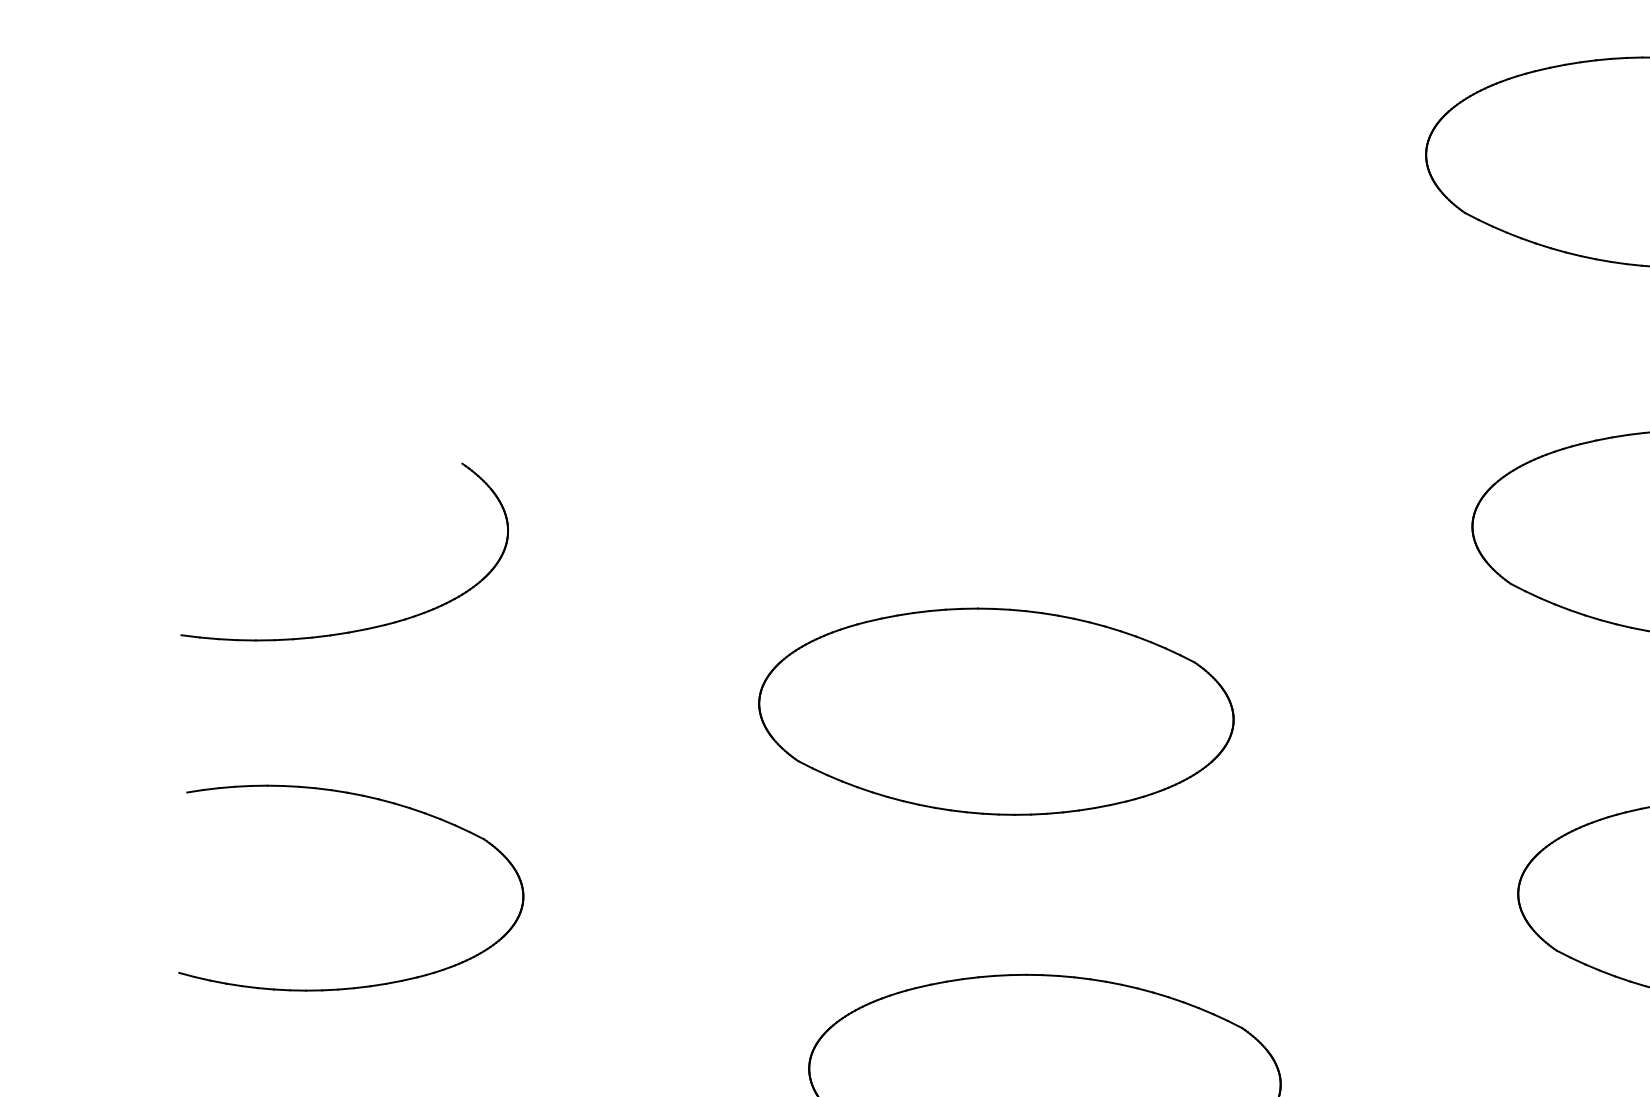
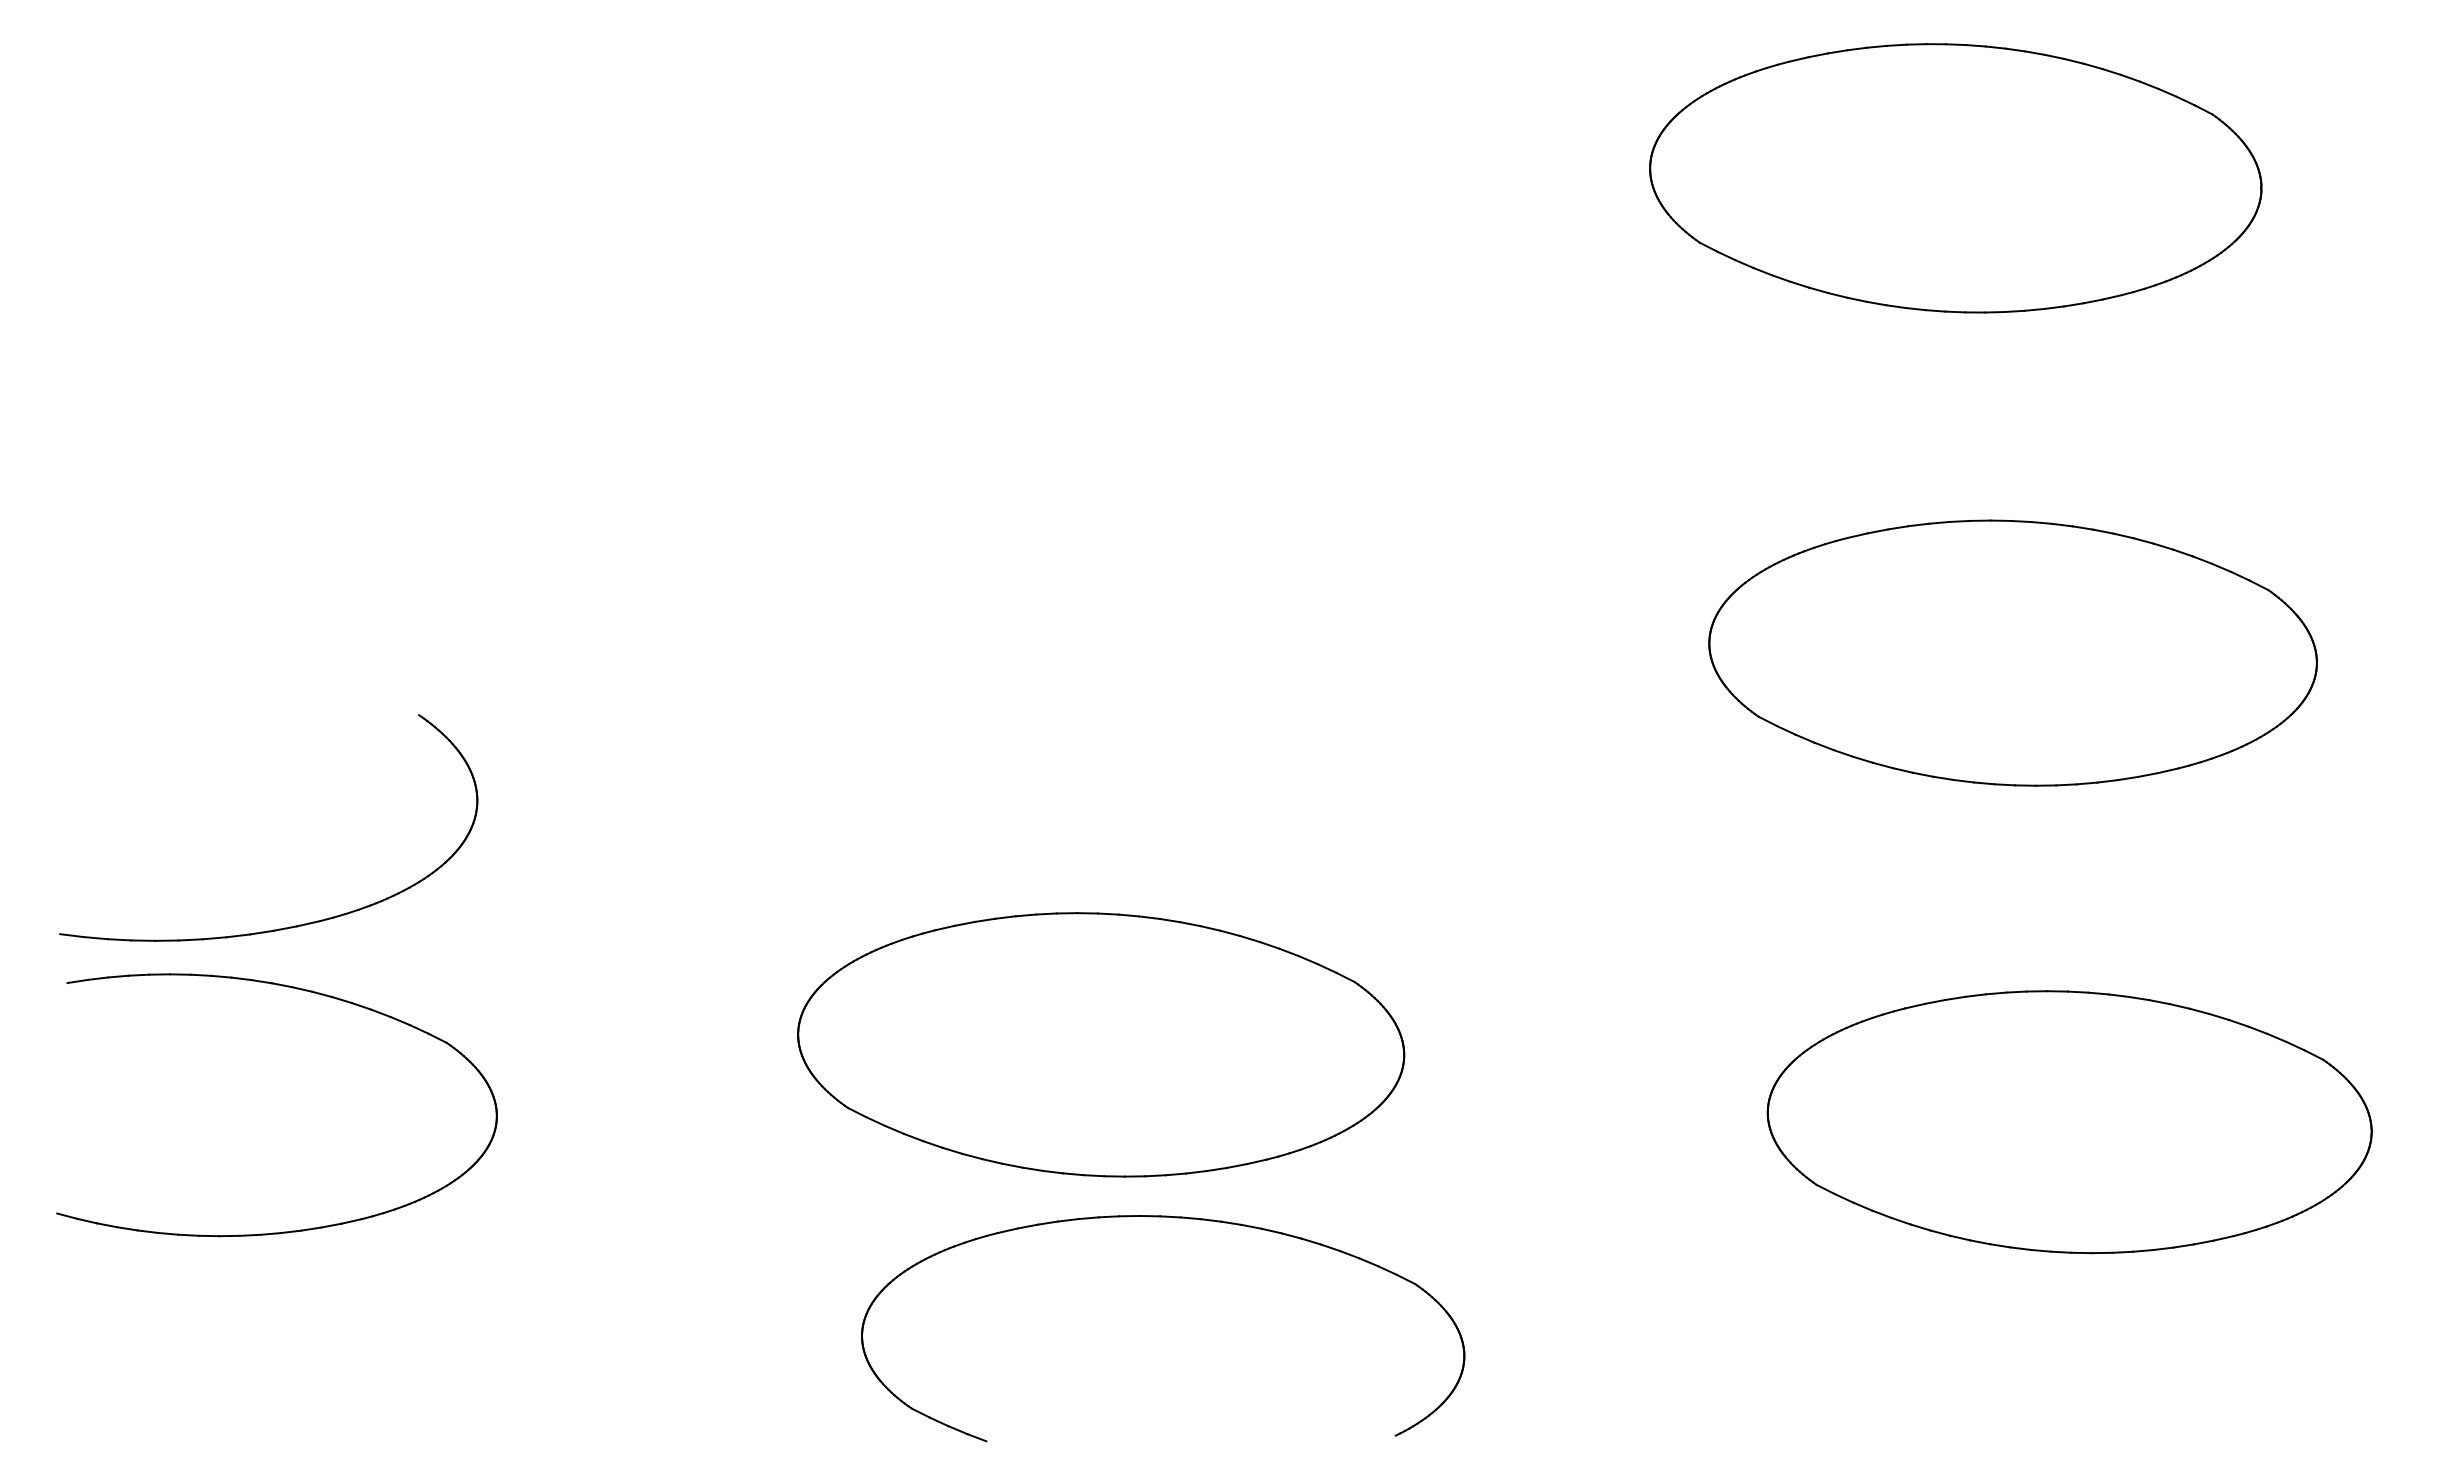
part: (361, 629) -> (289, 926), moved
part: (996, 711) -> (1101, 1044), moved

